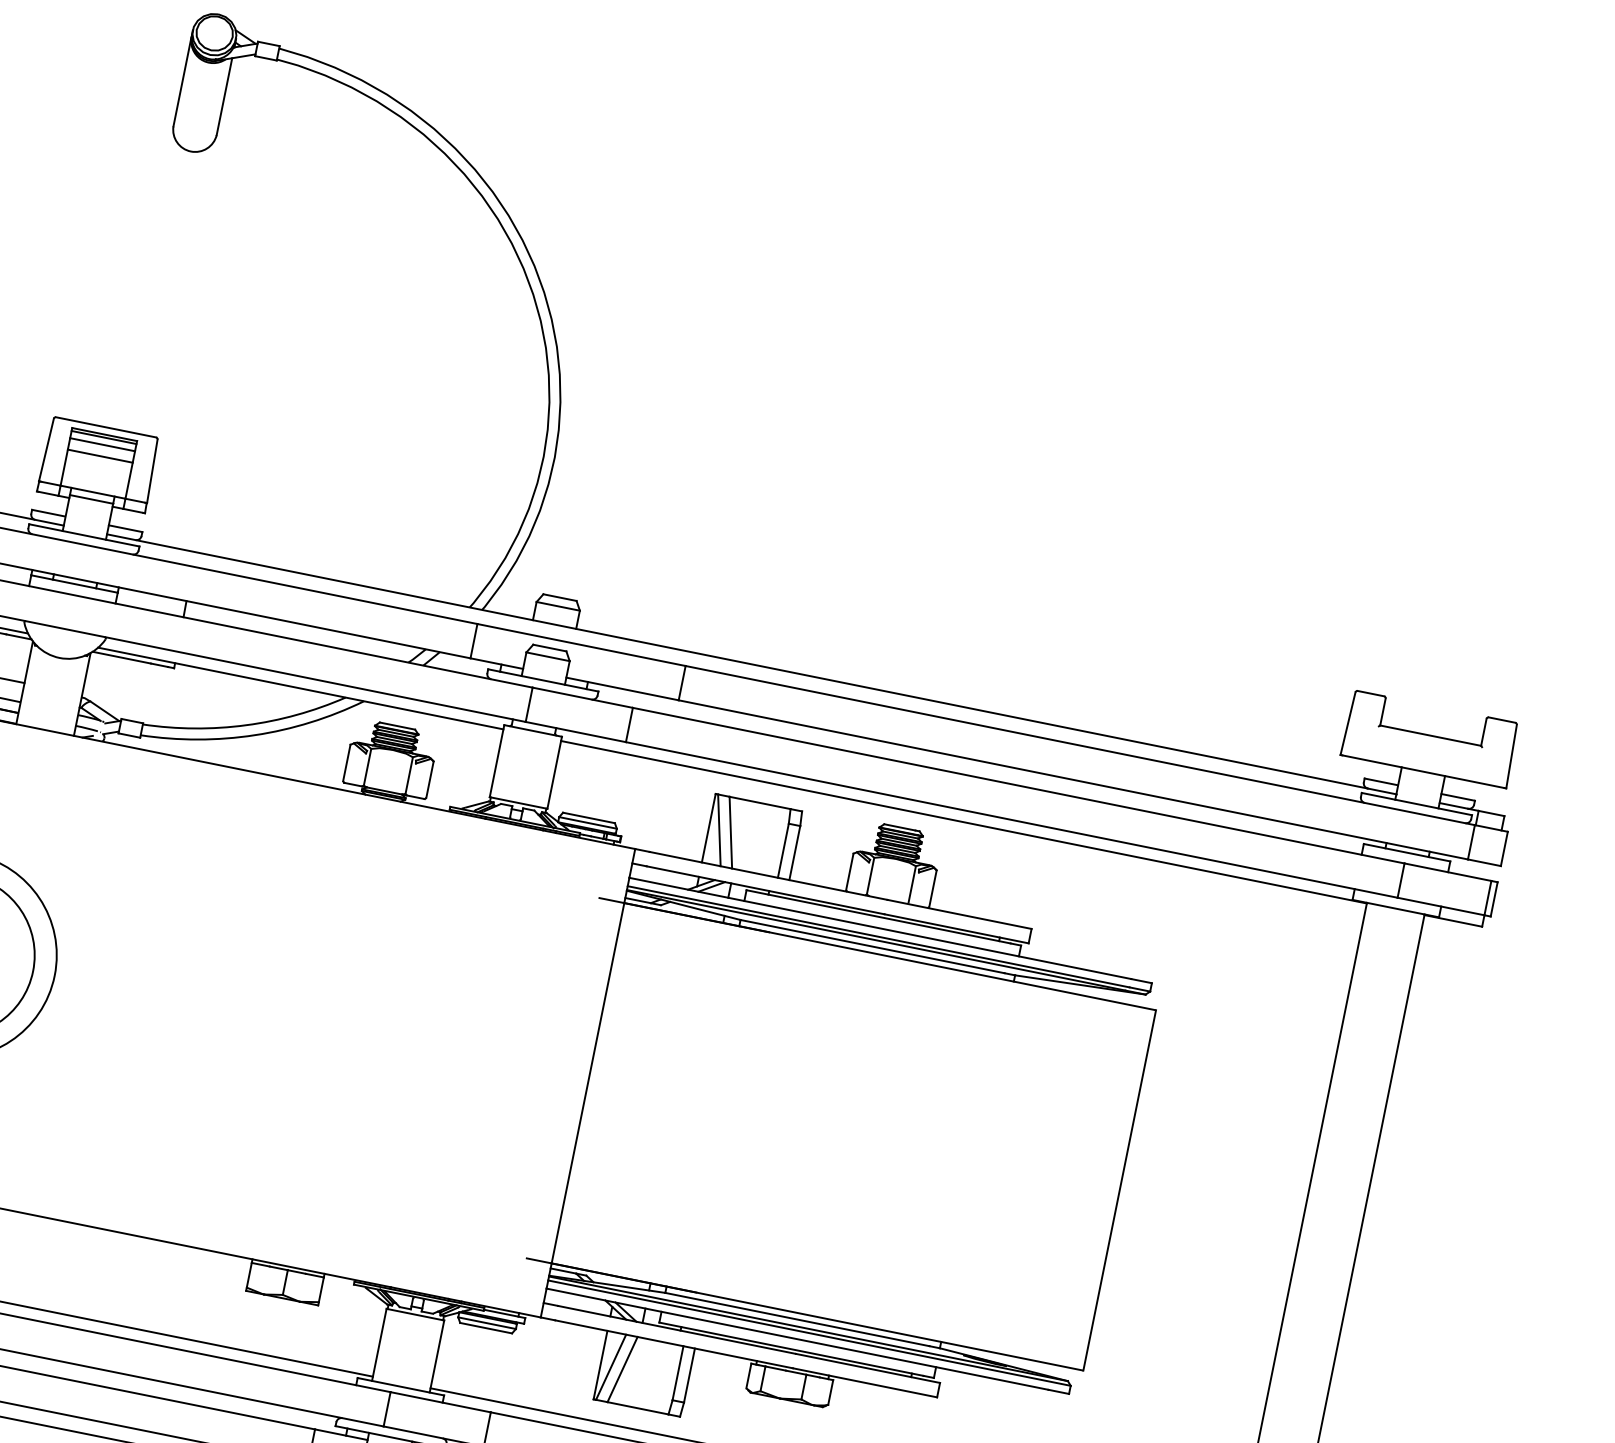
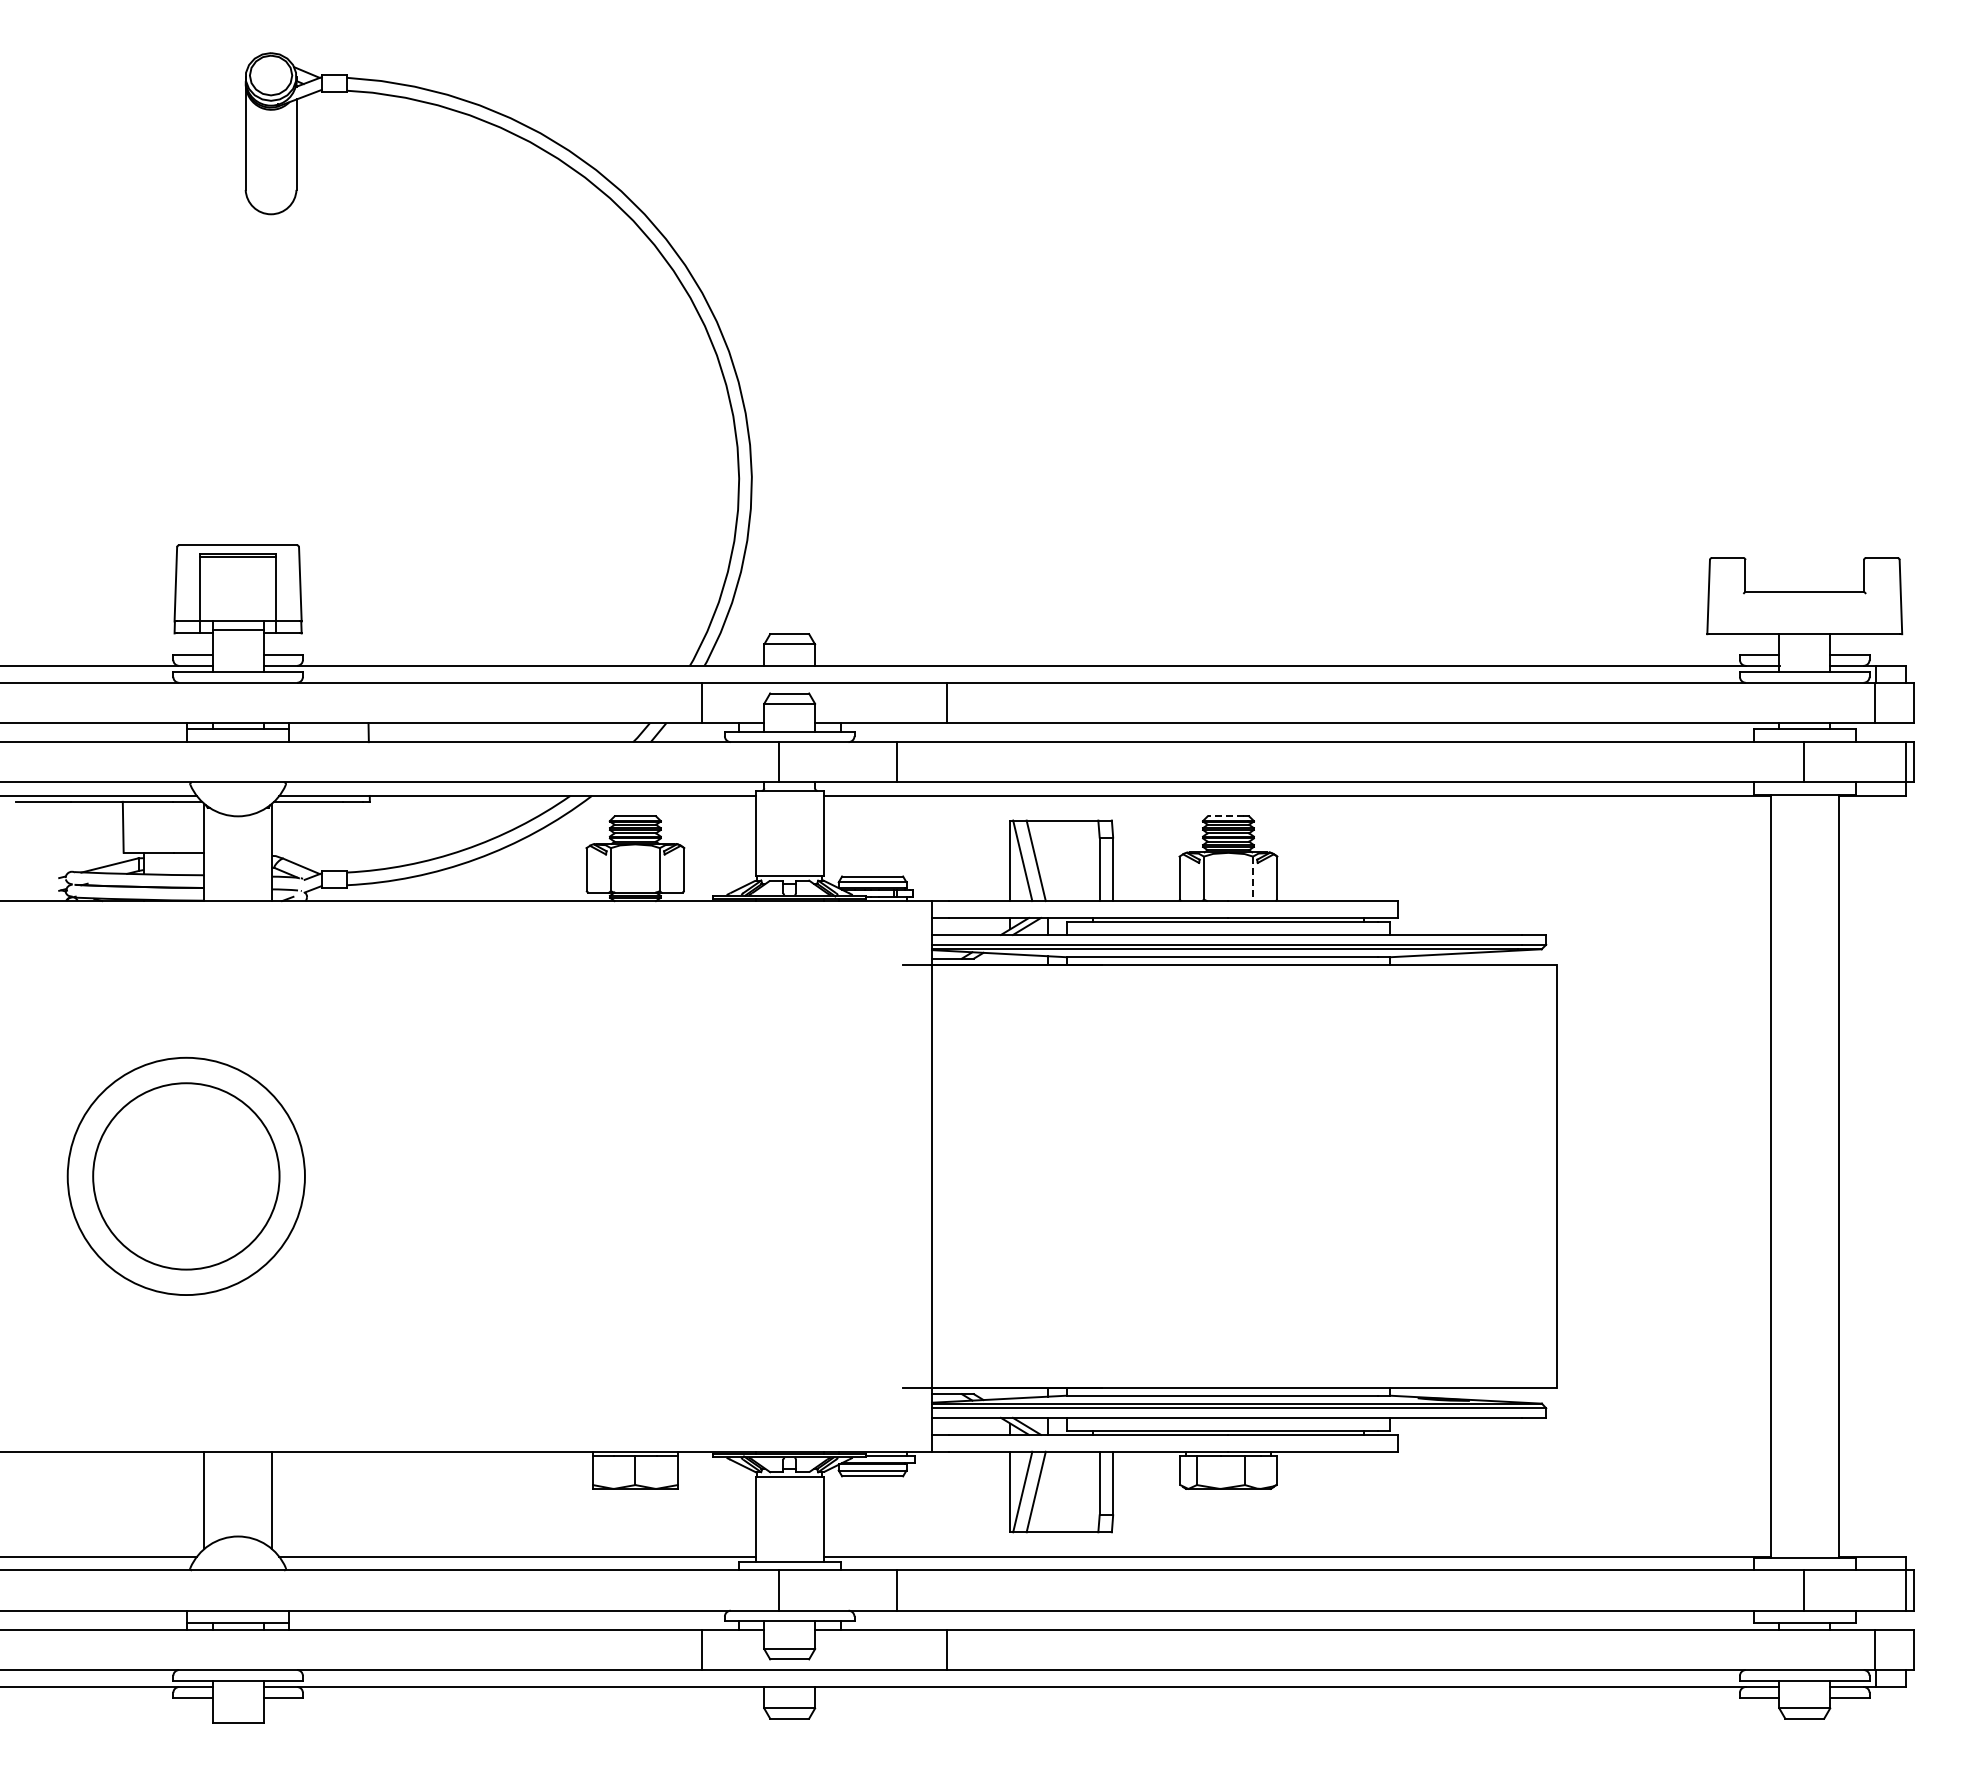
line: (102, 444) -> (238, 565), removed
line: (100, 456) -> (238, 579), removed
line: (899, 827) -> (1225, 816), solid -> dashed
line: (911, 884) -> (1252, 878), solid -> dashed

